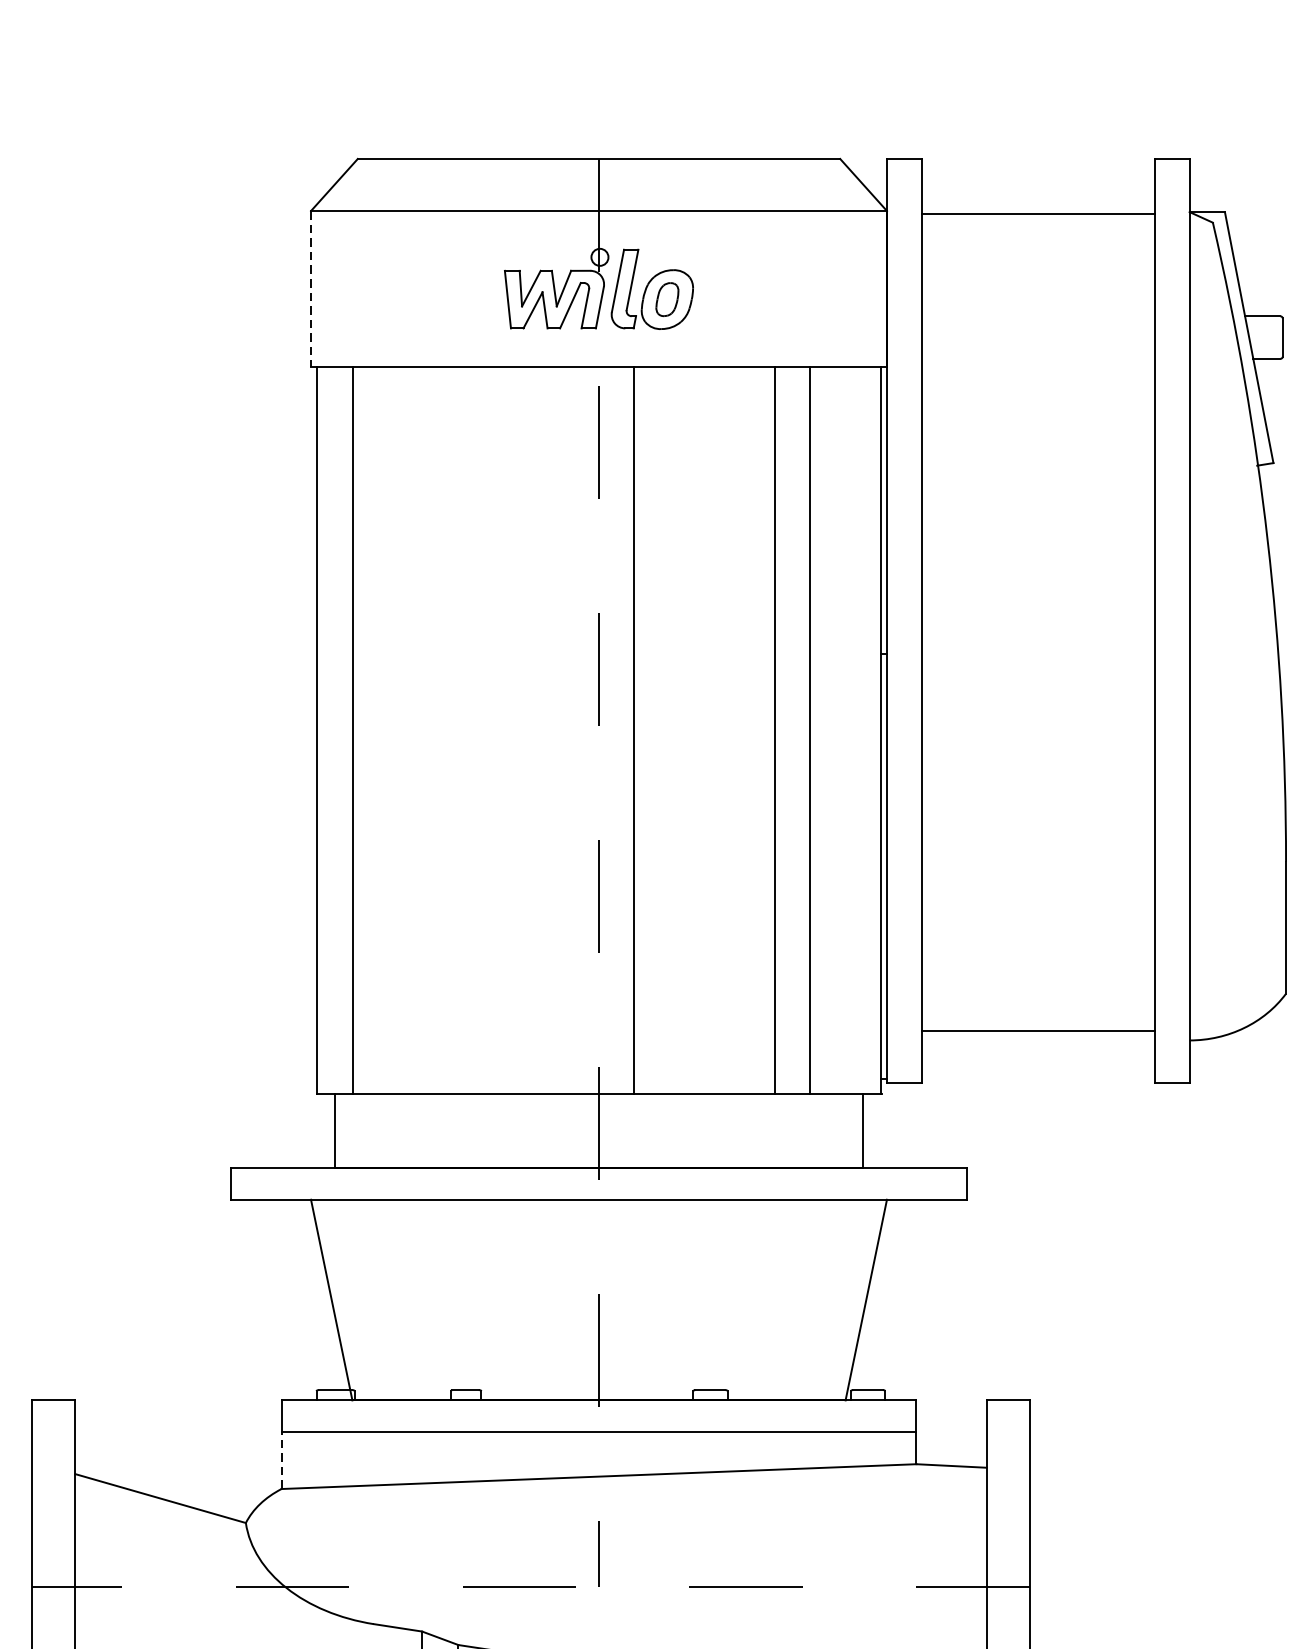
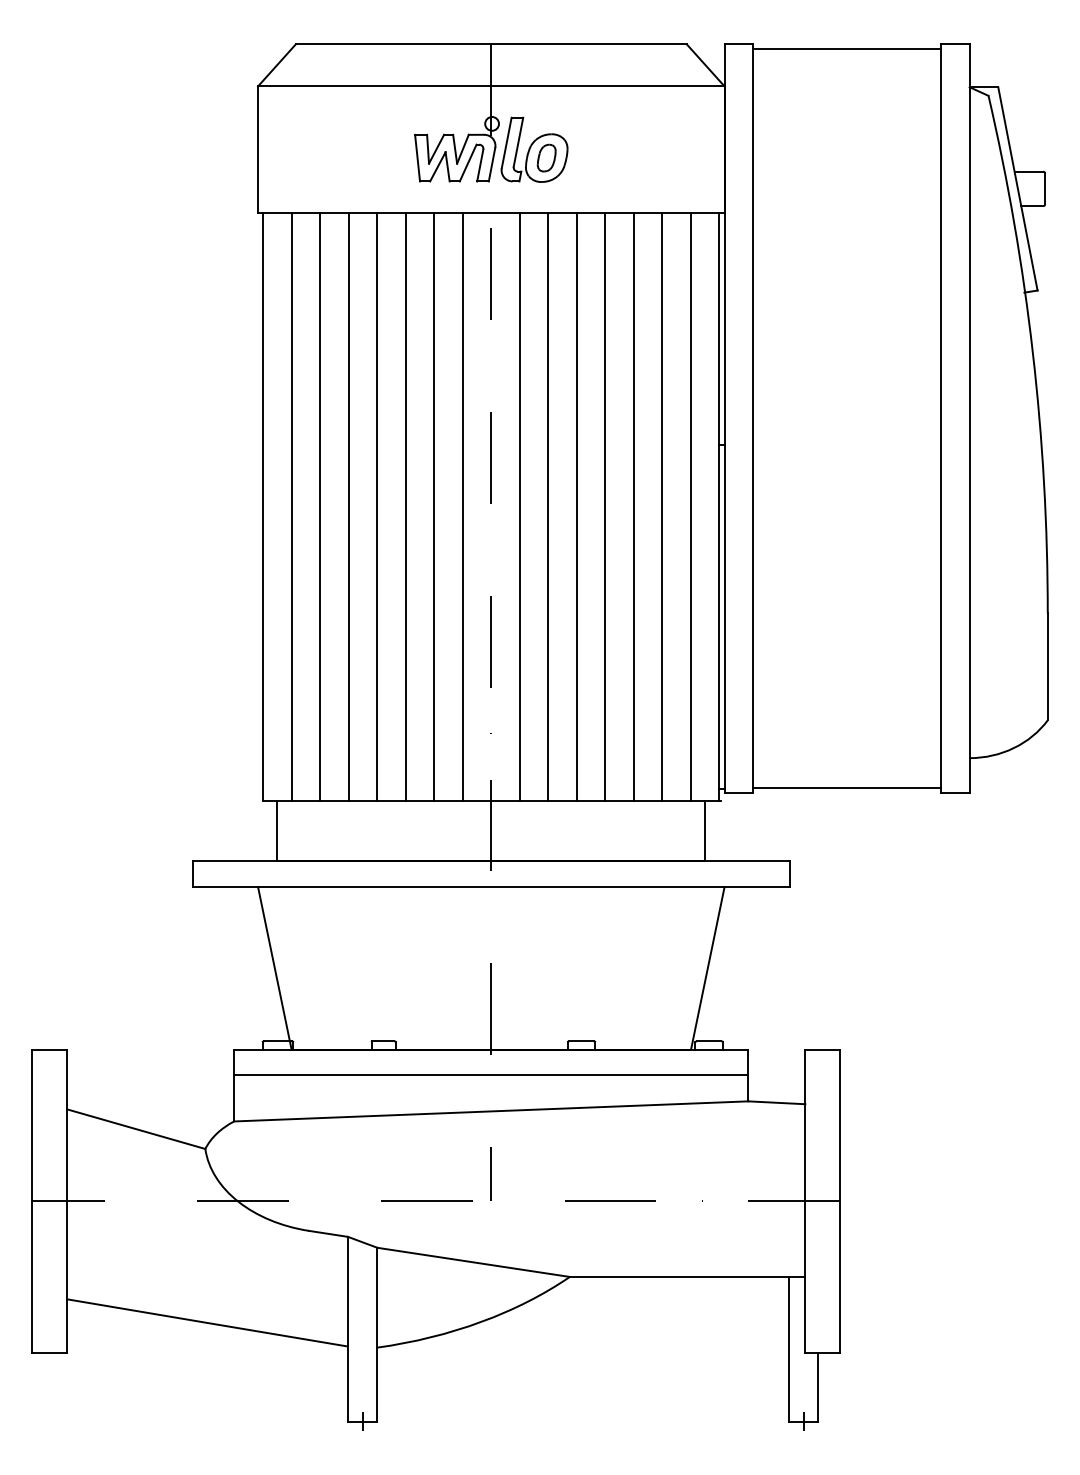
line: (1037, 213) -> (846, 48), moved
line: (311, 290) -> (258, 150), dashed -> solid
line: (388, 729) -> (320, 506), added
line: (422, 729) -> (348, 506), added
line: (458, 729) -> (377, 506), added
line: (493, 729) -> (405, 506), added
line: (528, 729) -> (434, 506), added
line: (669, 729) -> (548, 506), added
line: (704, 729) -> (576, 506), added
line: (739, 729) -> (605, 506), added
line: (844, 729) -> (690, 506), added
line: (563, 730) -> (462, 507), added
line: (1037, 1031) -> (846, 788), moved
line: (281, 1459) -> (234, 1097), dashed -> solid

